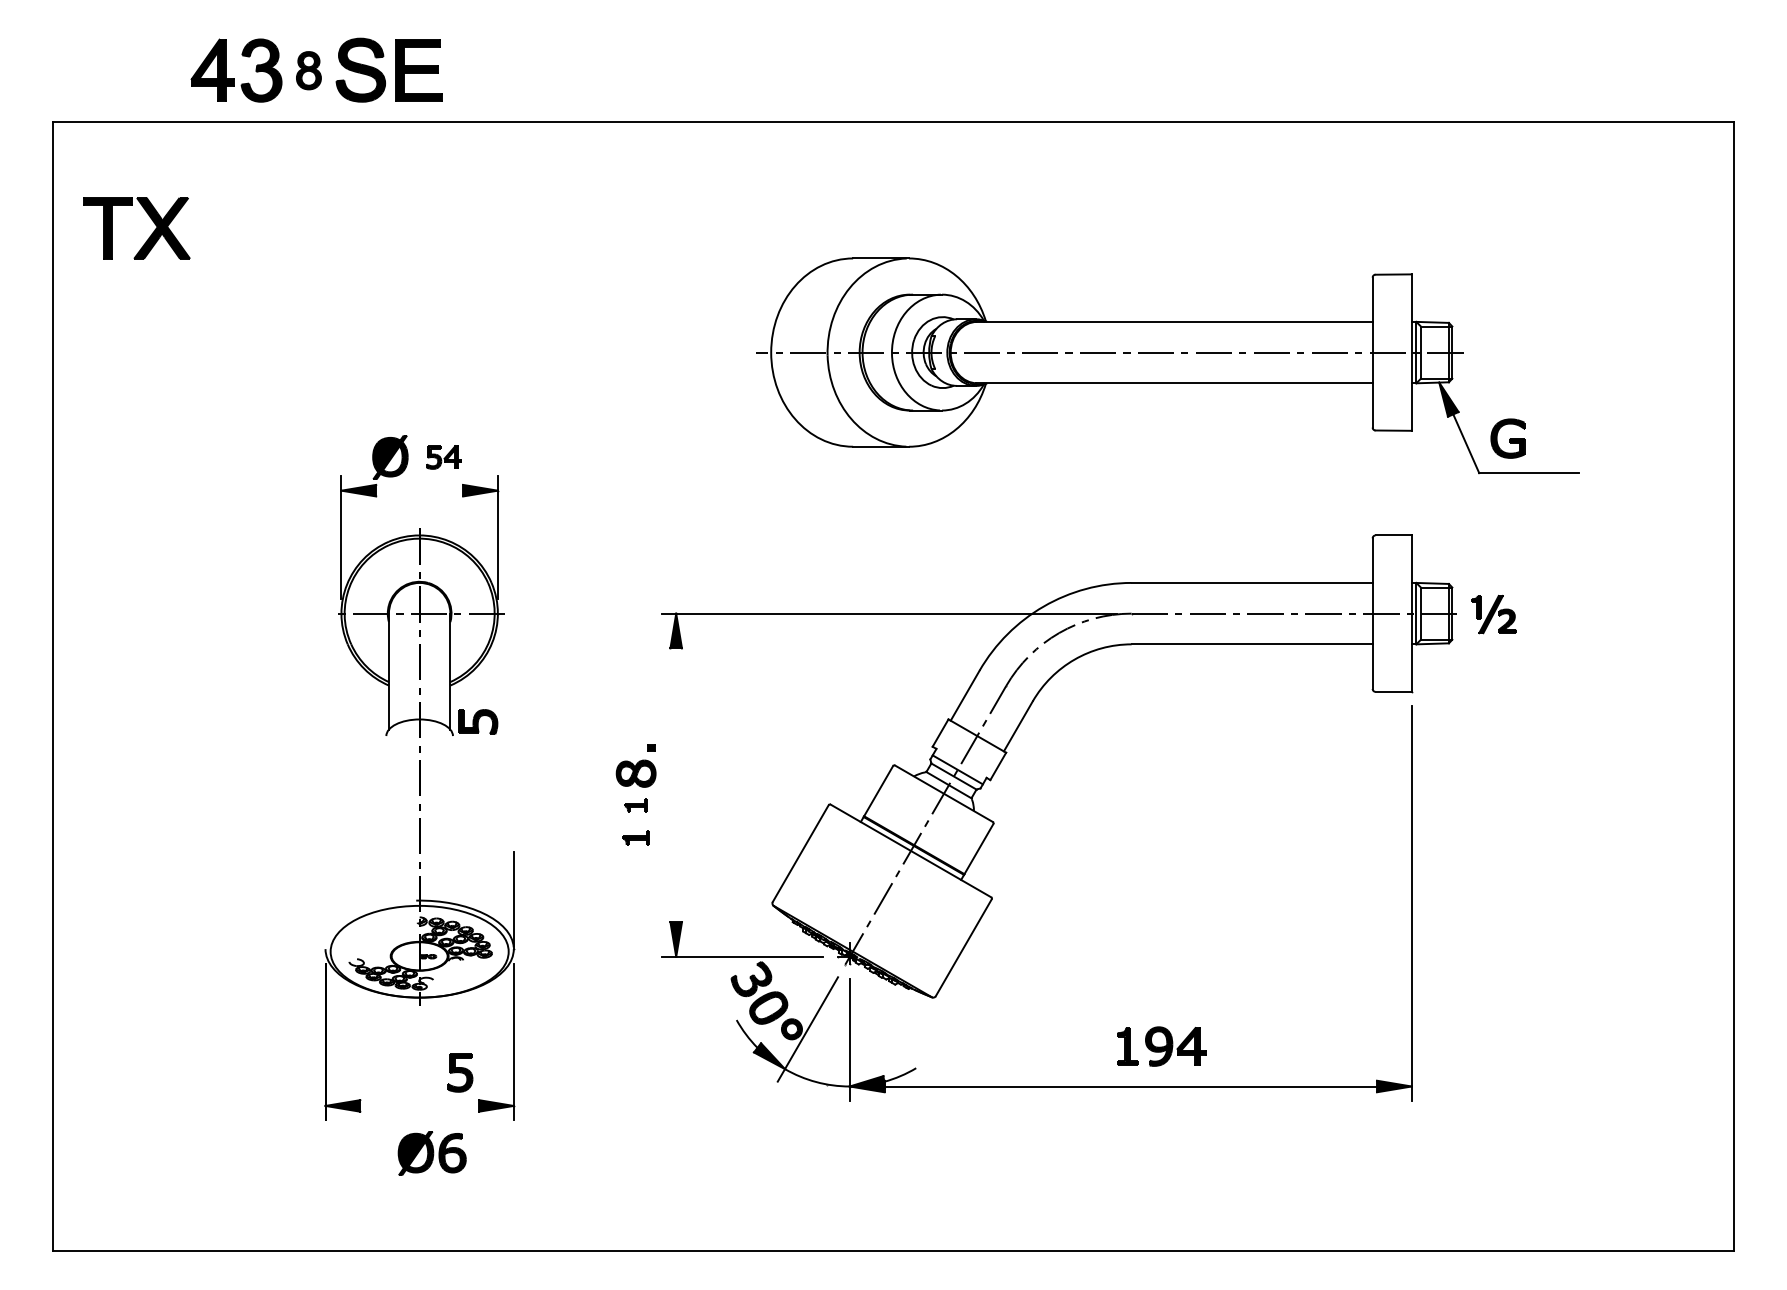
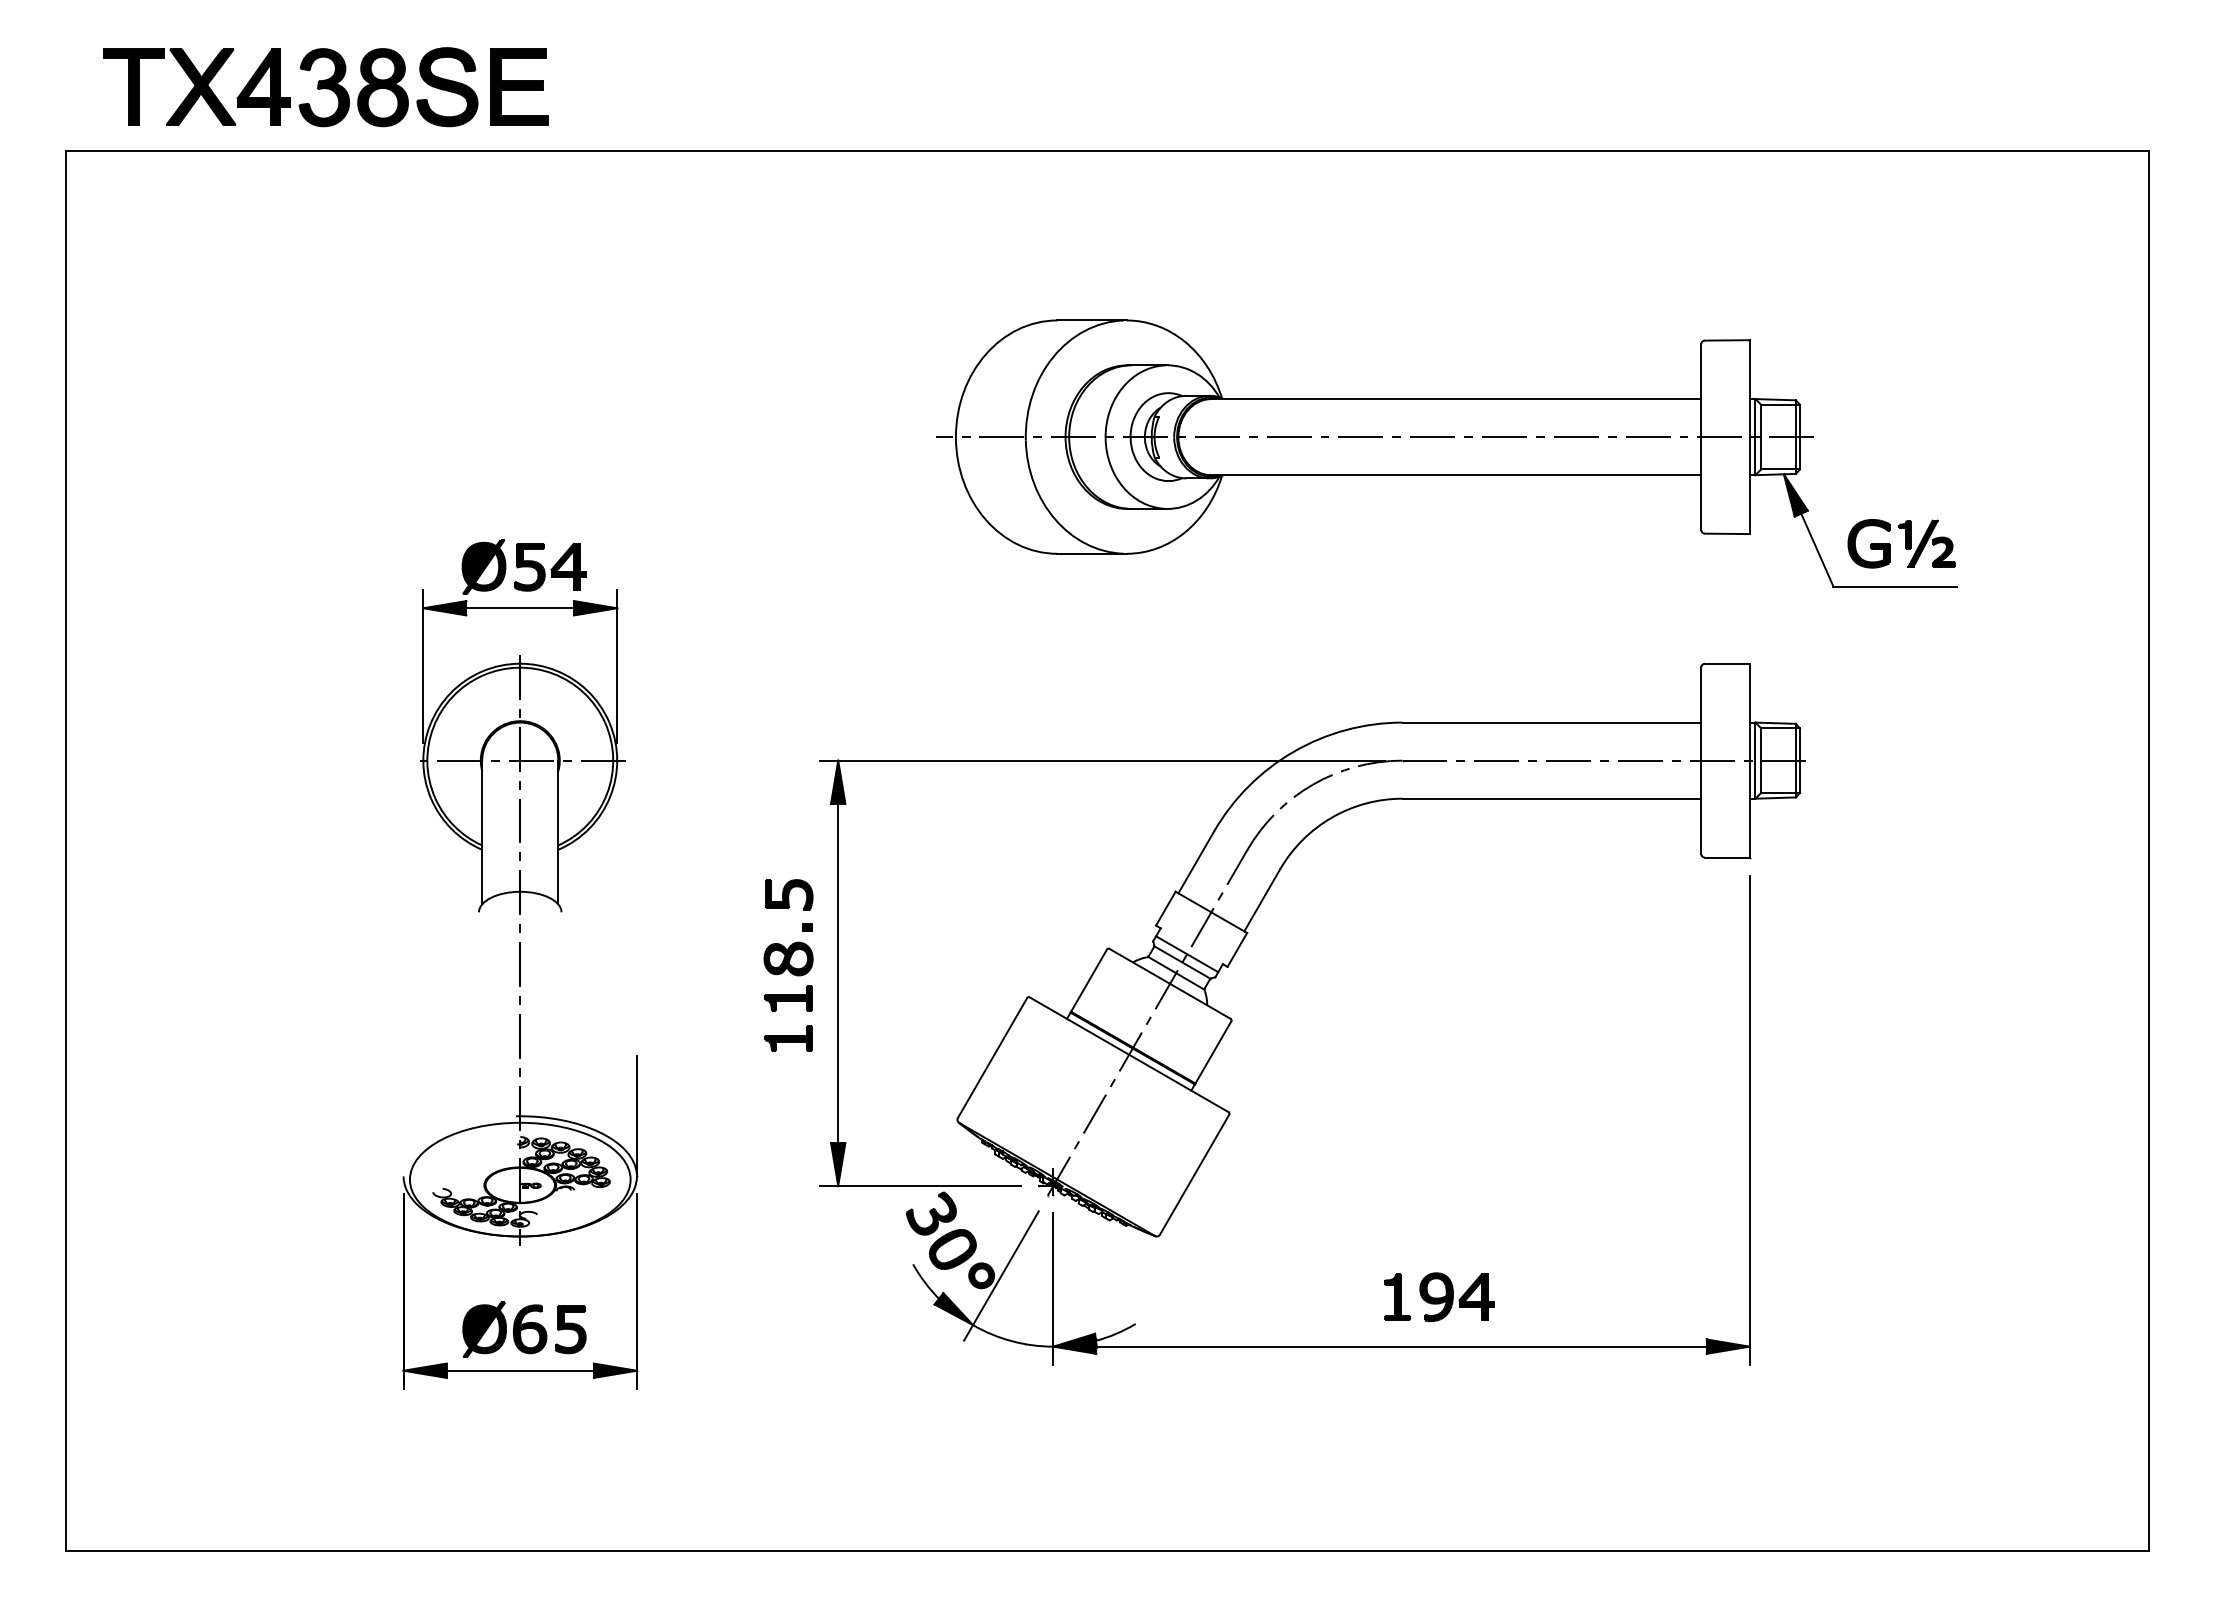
part: (308, 70) -> (382, 87), size x1.67
part: (149, 236) -> (185, 97), moved
part: (444, 456) -> (550, 566), size x1.67
line: (419, 490) -> (520, 608), added
part: (1493, 614) -> (1926, 543), moved
part: (478, 721) -> (789, 894), moved
line: (676, 784) -> (838, 972), added
part: (636, 805) -> (788, 998), size x1.67
part: (636, 837) -> (788, 1038), size x1.43
line: (419, 1105) -> (519, 1370), added
part: (431, 1153) -> (504, 1329), moved

